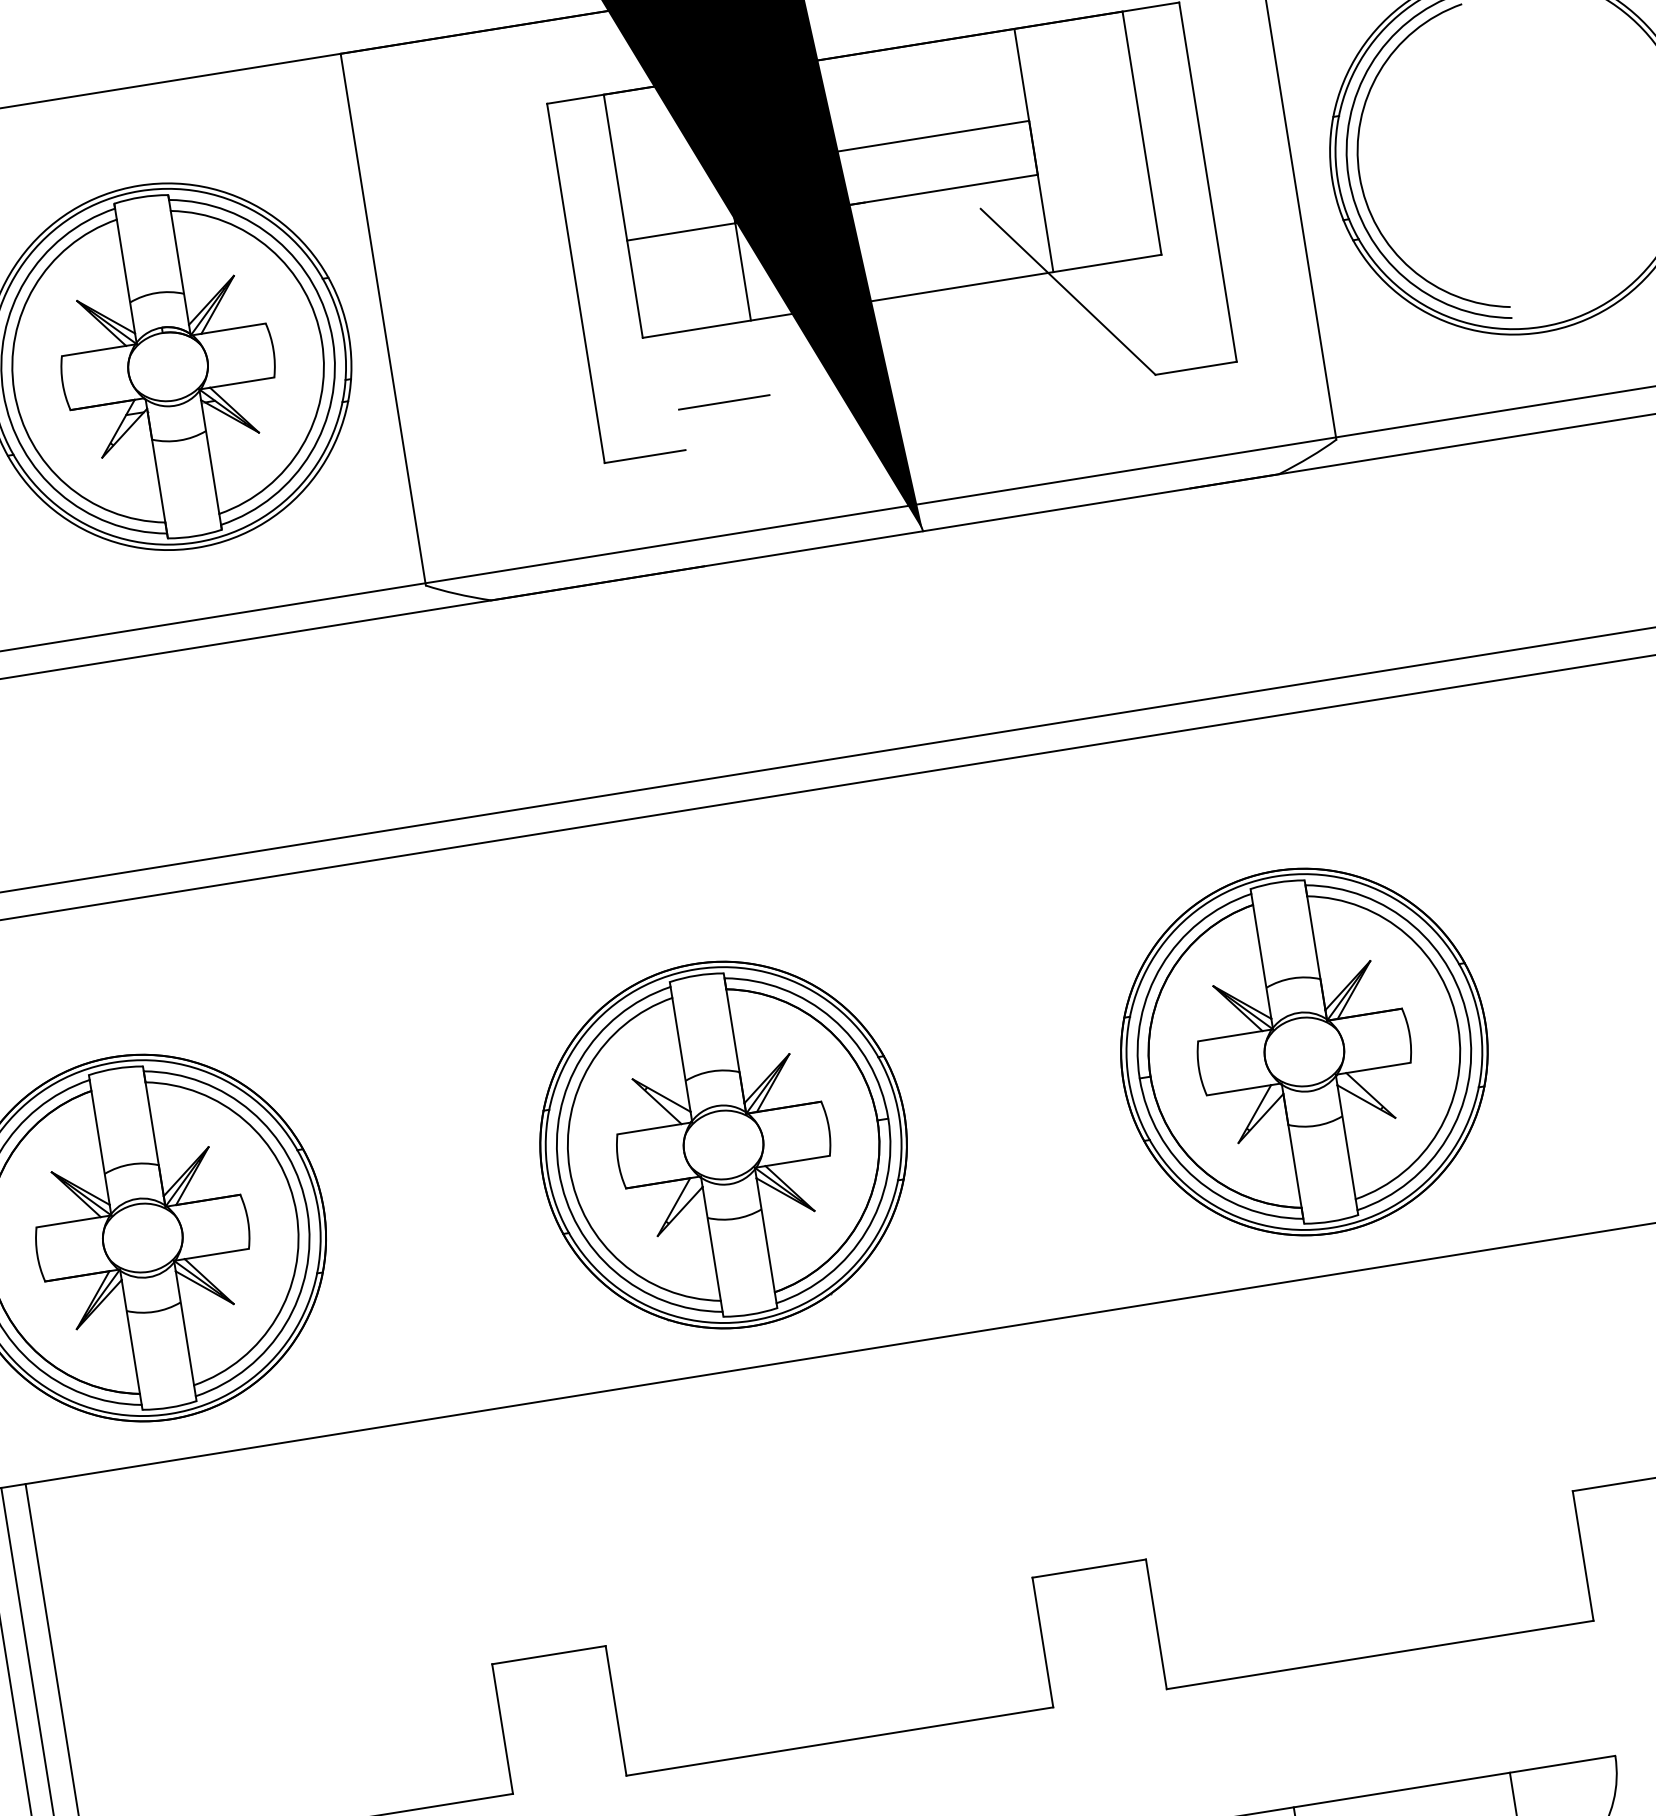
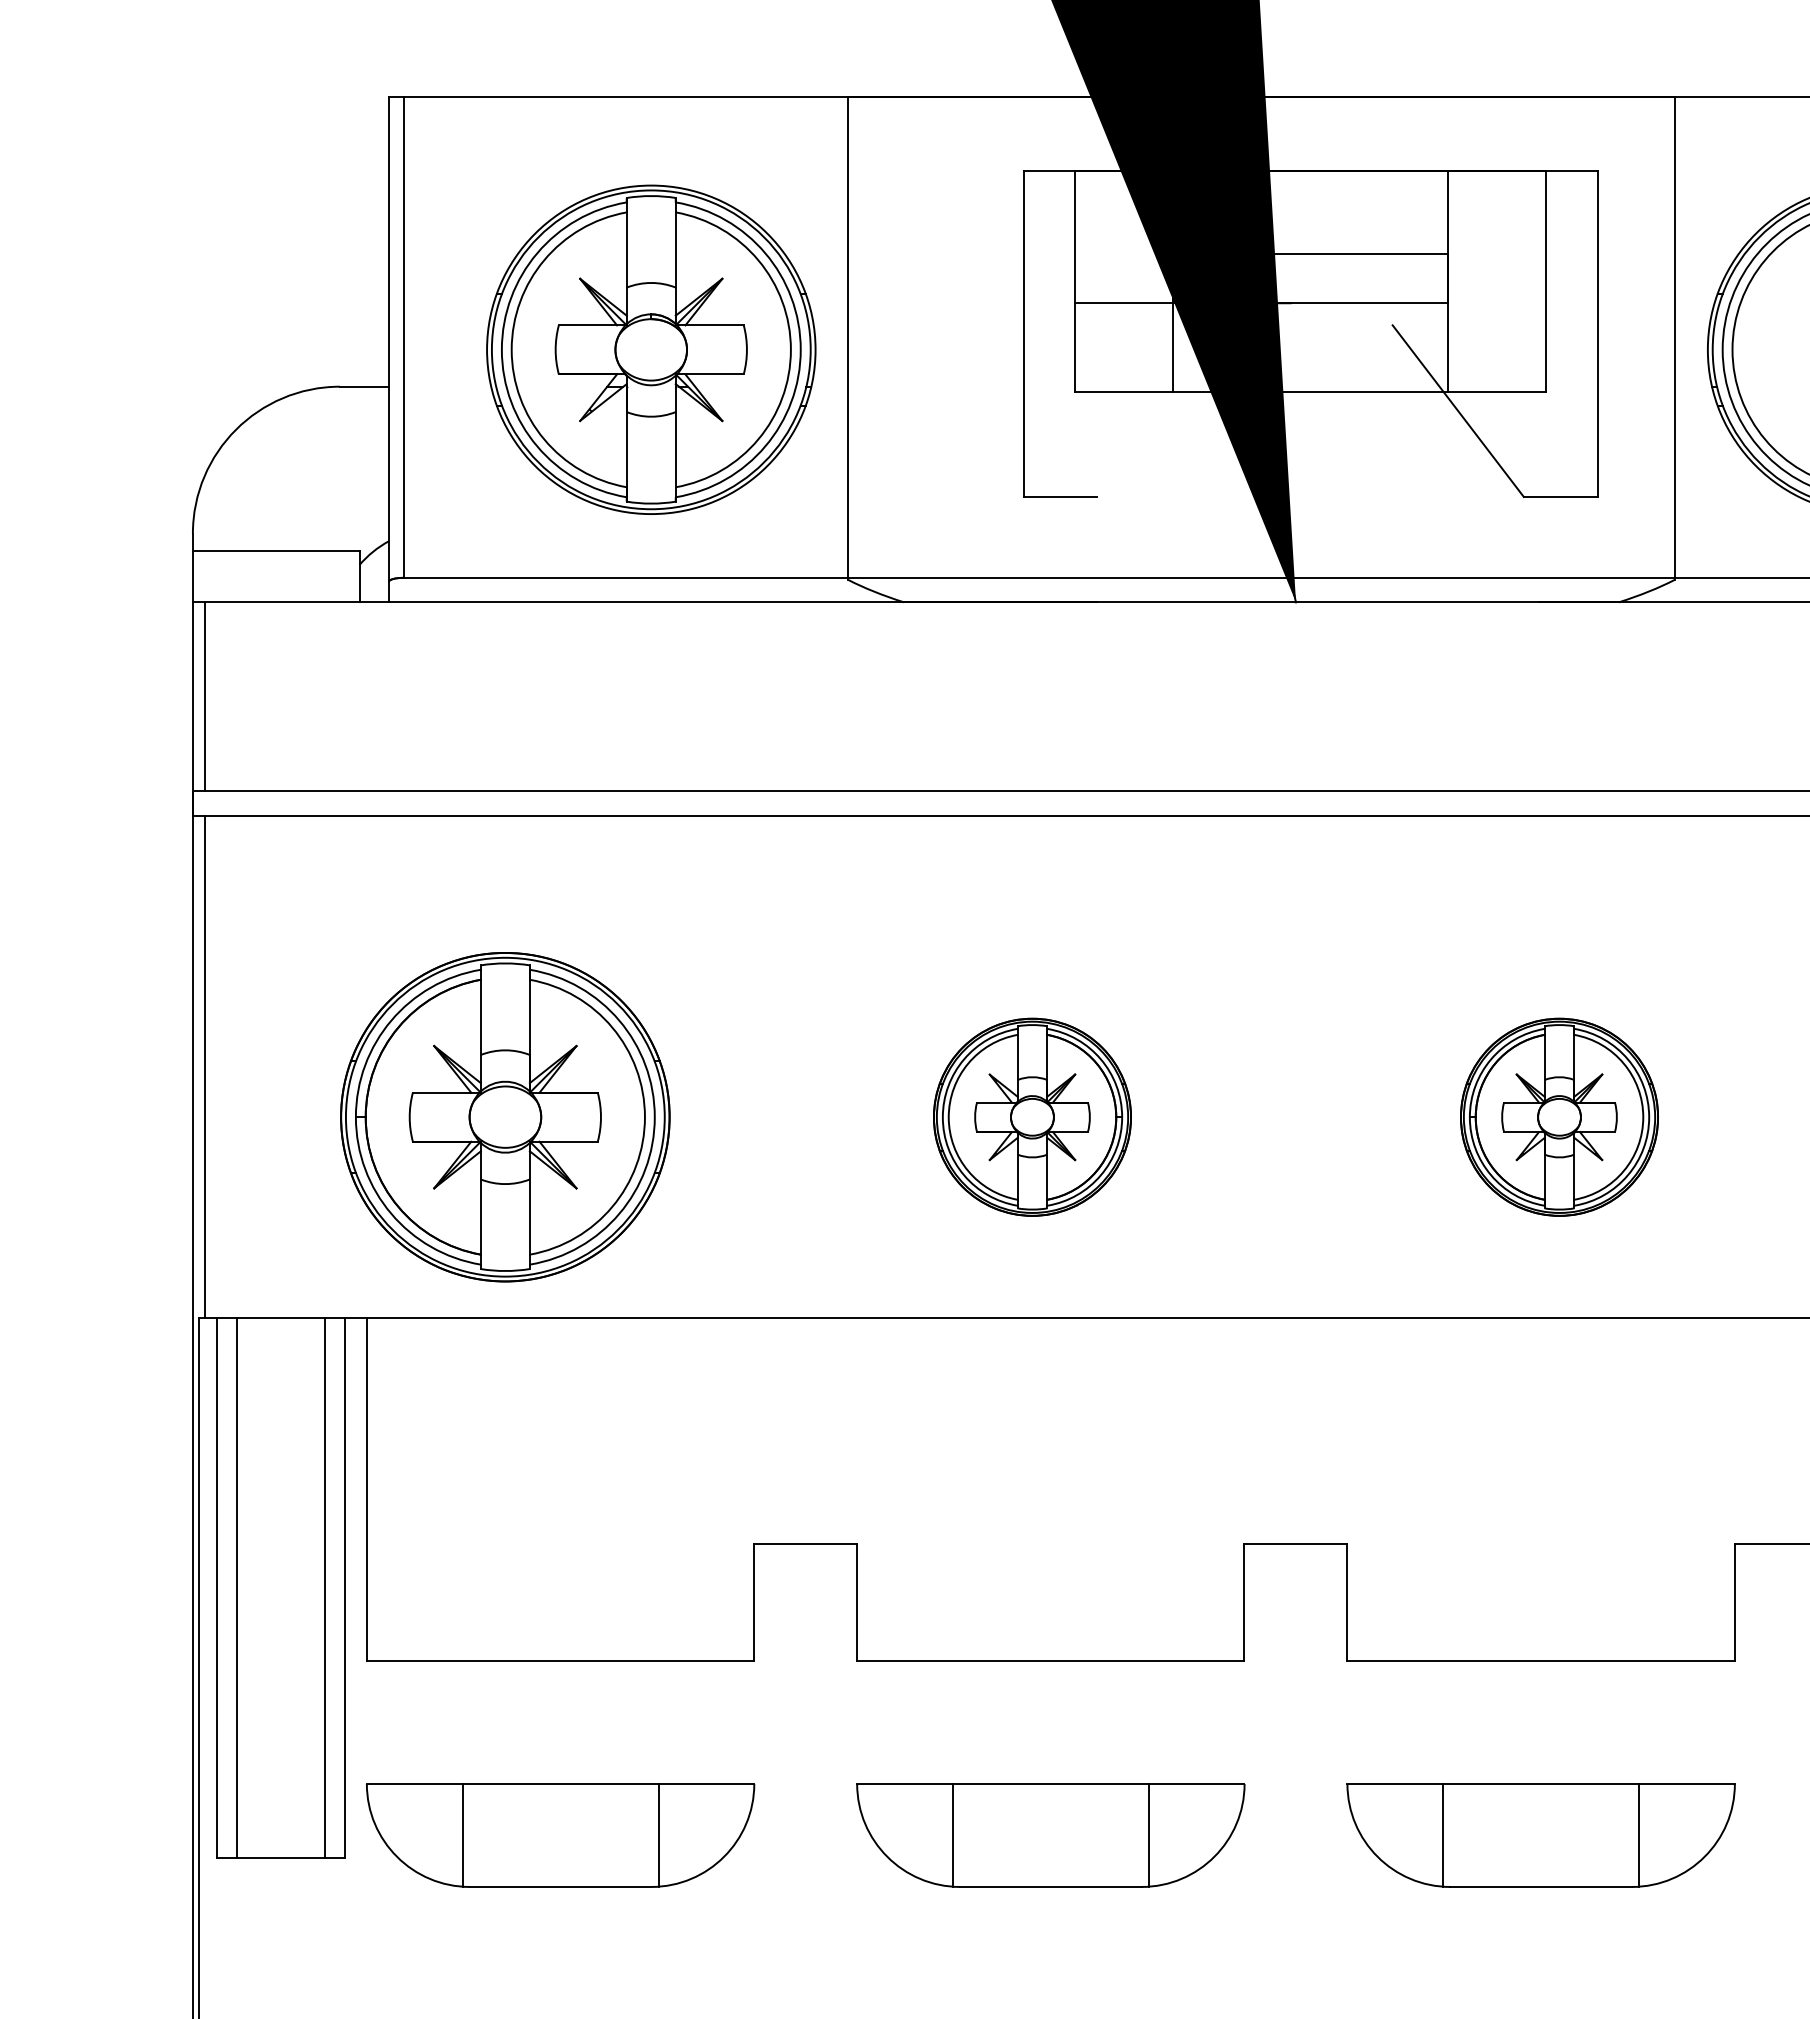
line: (724, 402) -> (1138, 460), removed
part: (1304, 1052) -> (1559, 1117), size x0.6
part: (723, 1145) -> (1032, 1117), size x0.6

